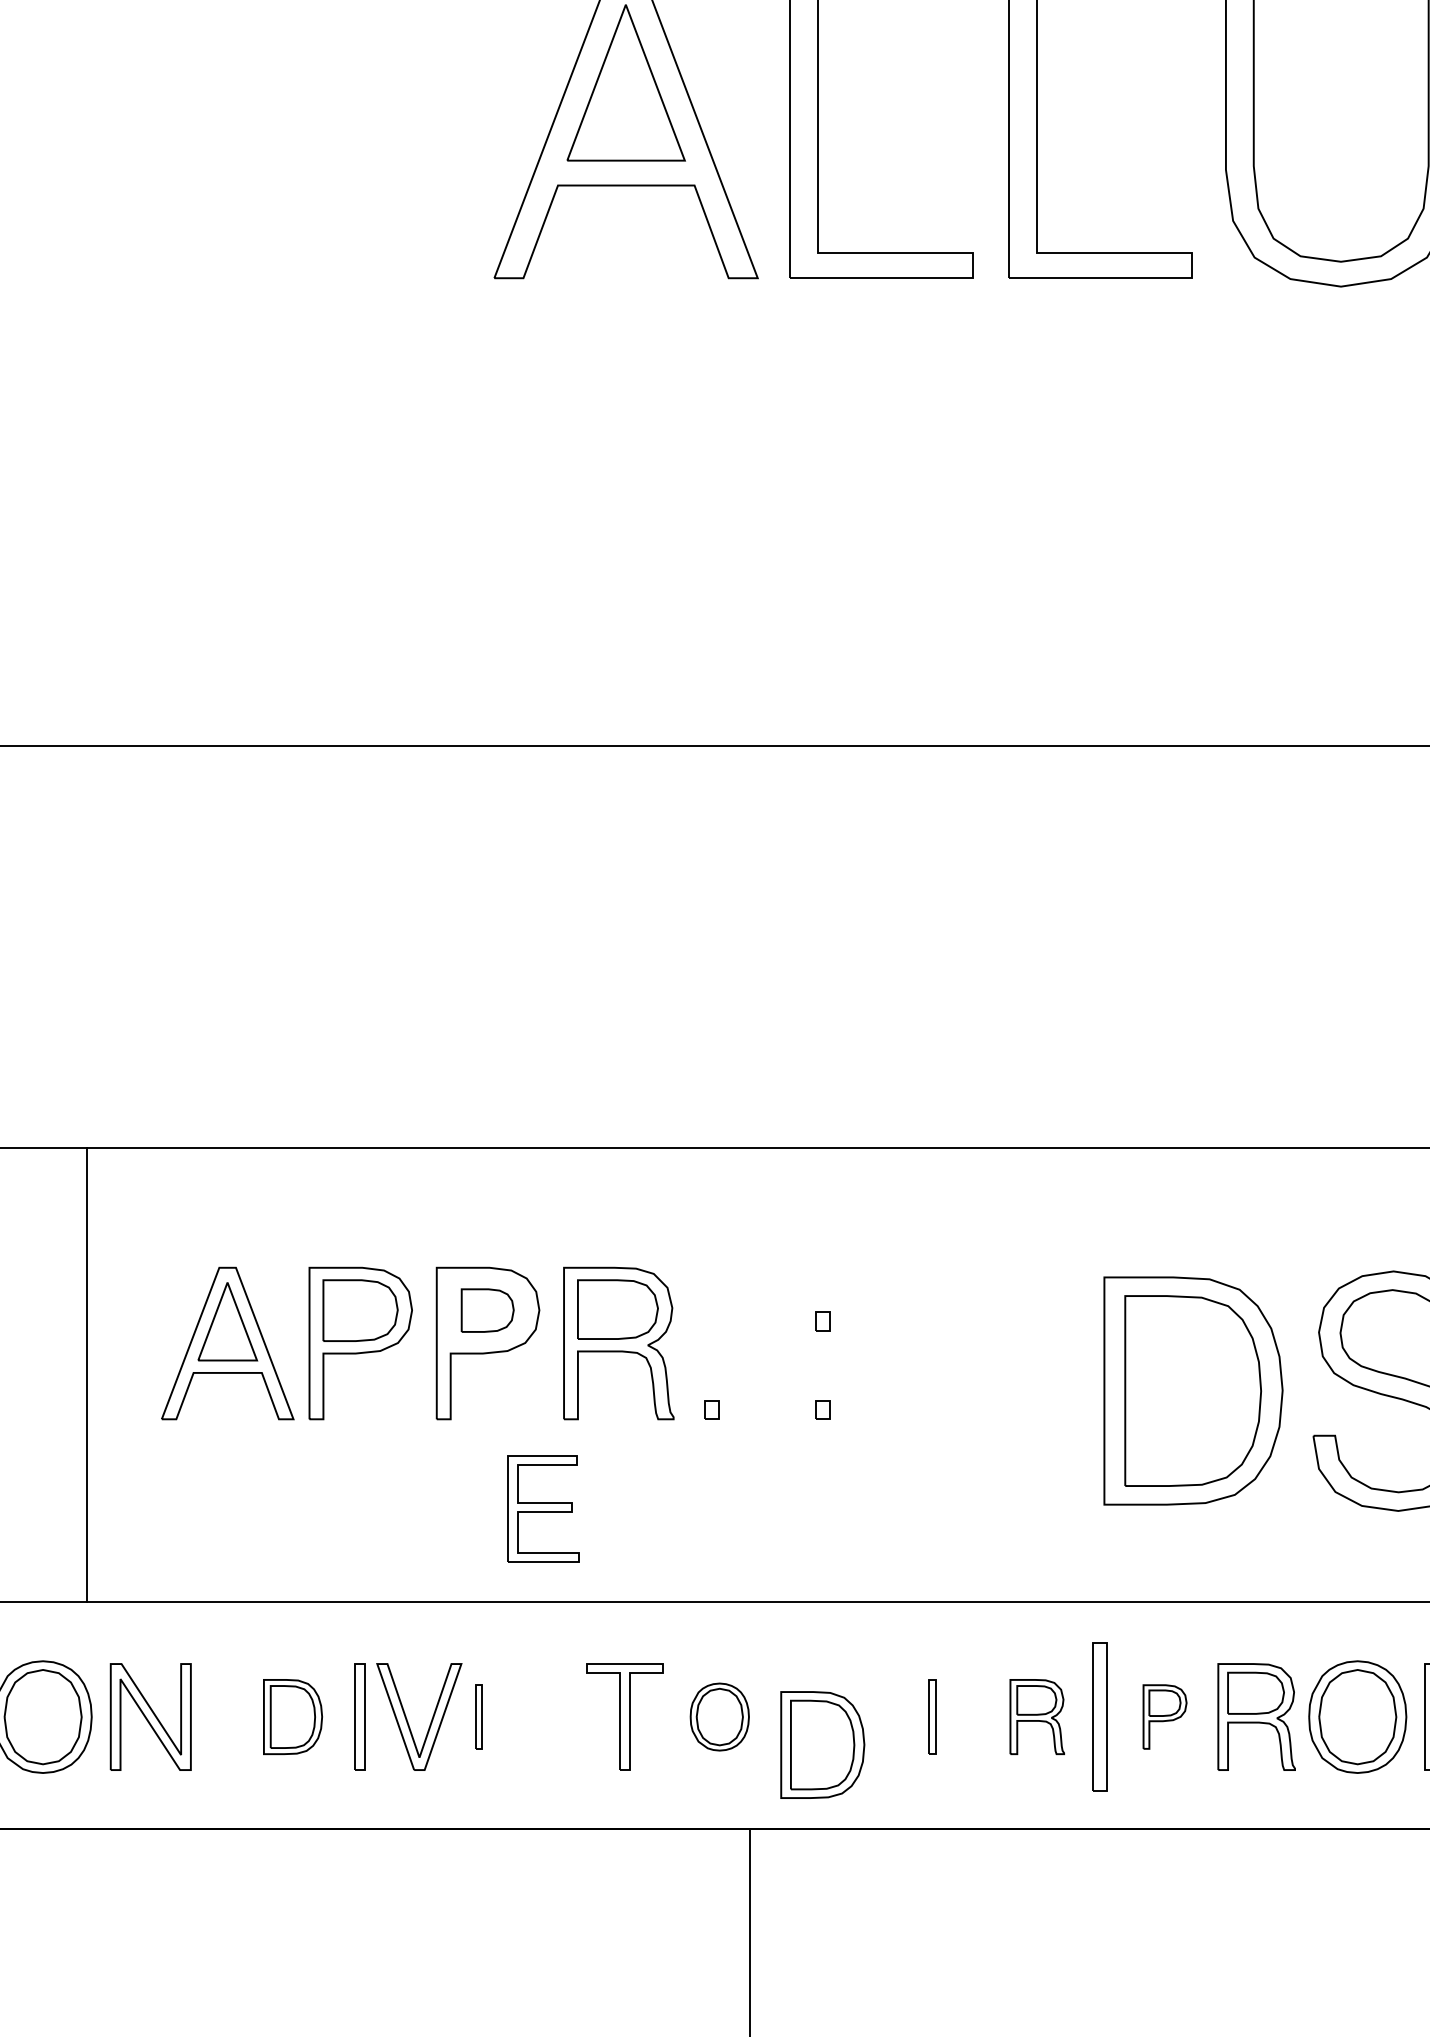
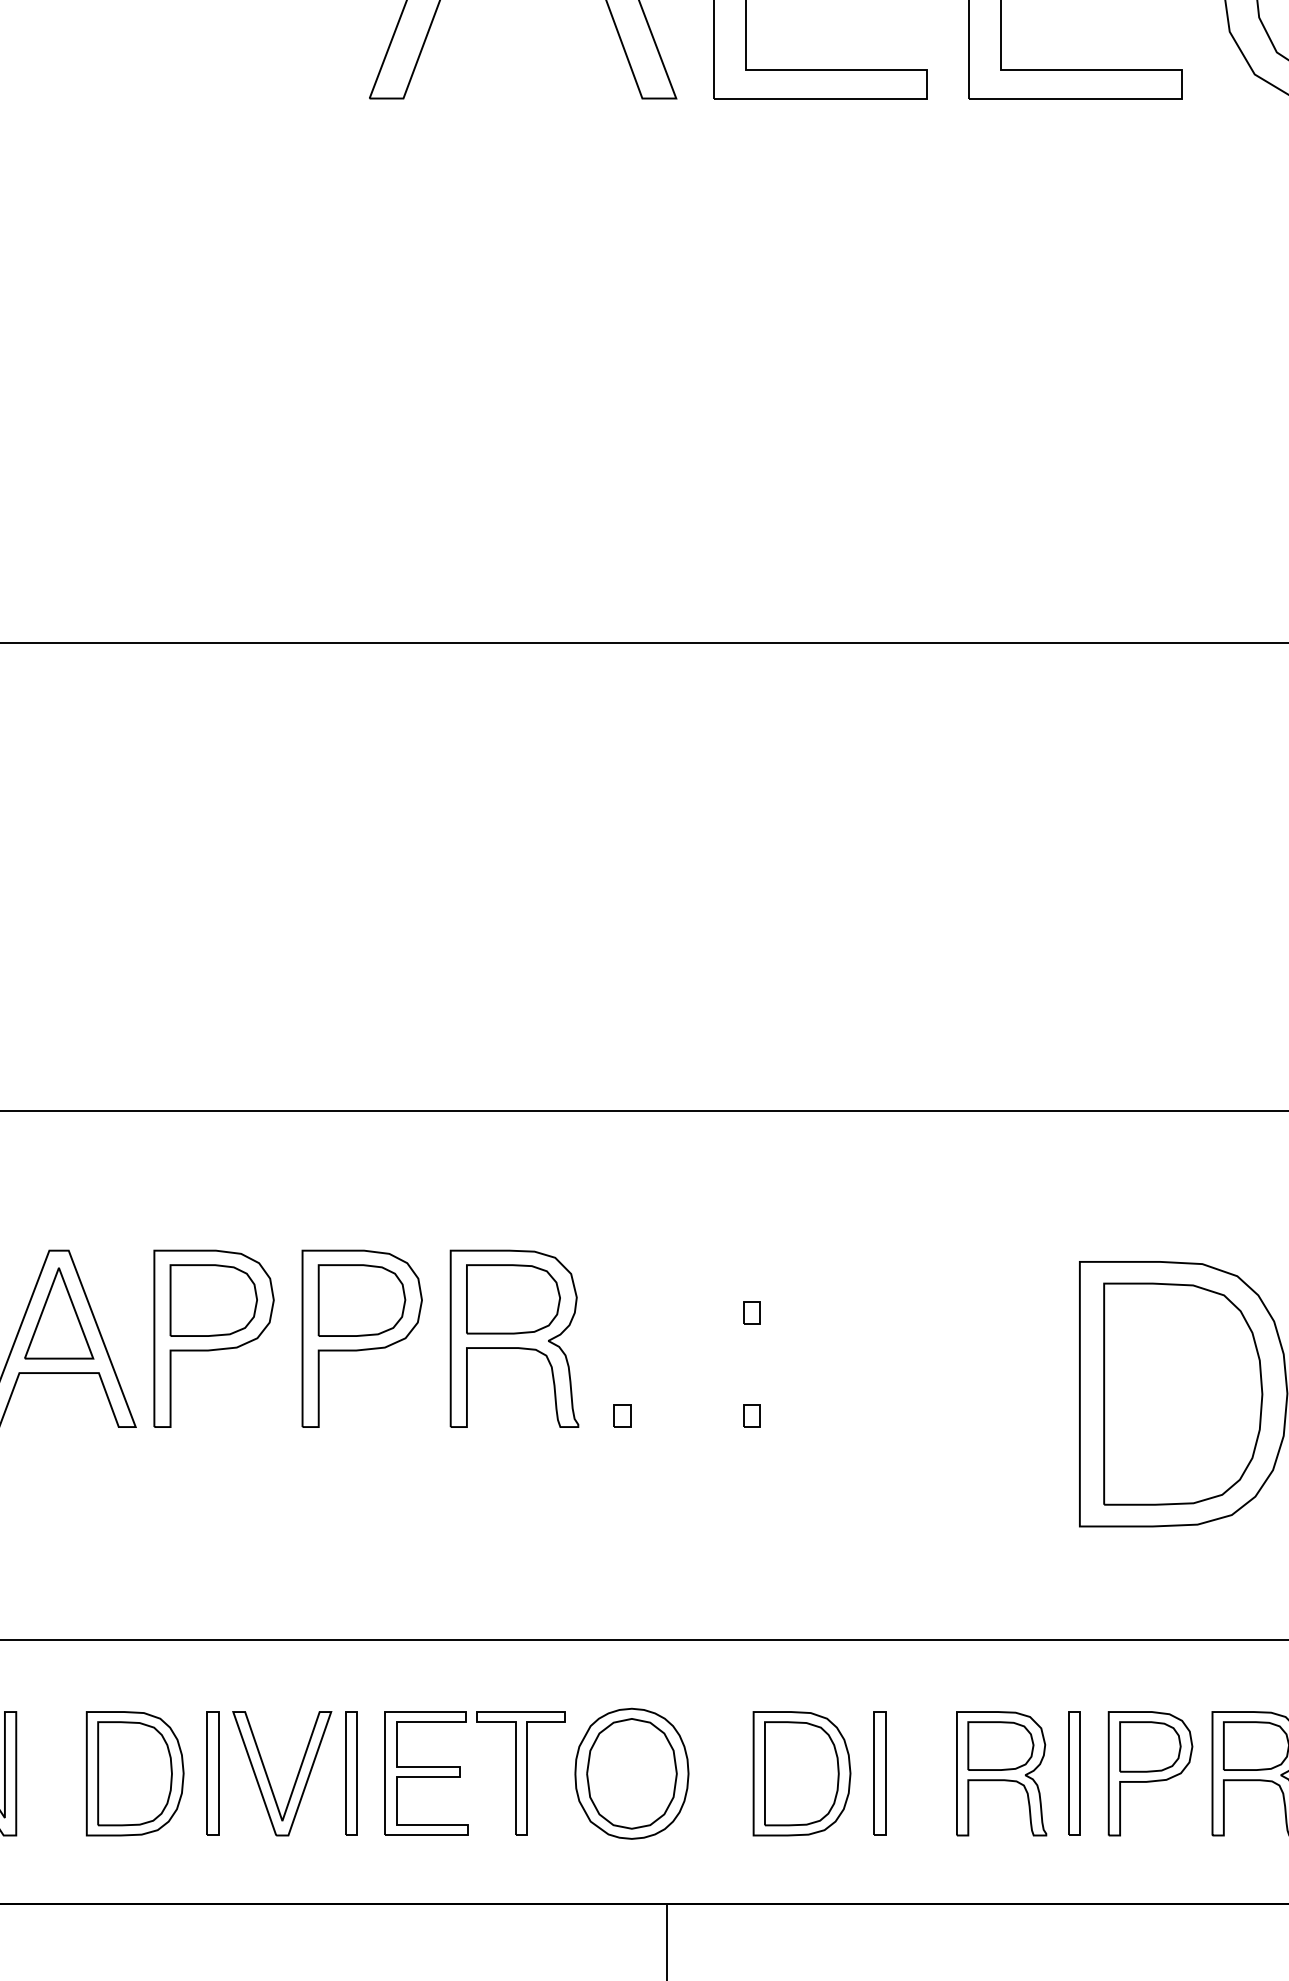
part: (487, 1310) -> (361, 1300), size x1.43
part: (543, 1508) -> (426, 1773), moved
part: (292, 1716) -> (134, 1773), size x1.43
part: (478, 1716) -> (351, 1773), size x1.67
part: (719, 1716) -> (631, 1773), size x1.67
part: (932, 1716) -> (879, 1773), size x1.43
part: (1037, 1716) -> (1001, 1773), size x1.43
part: (1099, 1716) -> (1074, 1773), size x0.71
part: (1164, 1716) -> (1149, 1773), size x1.67
part: (822, 1744) -> (801, 1773), moved

